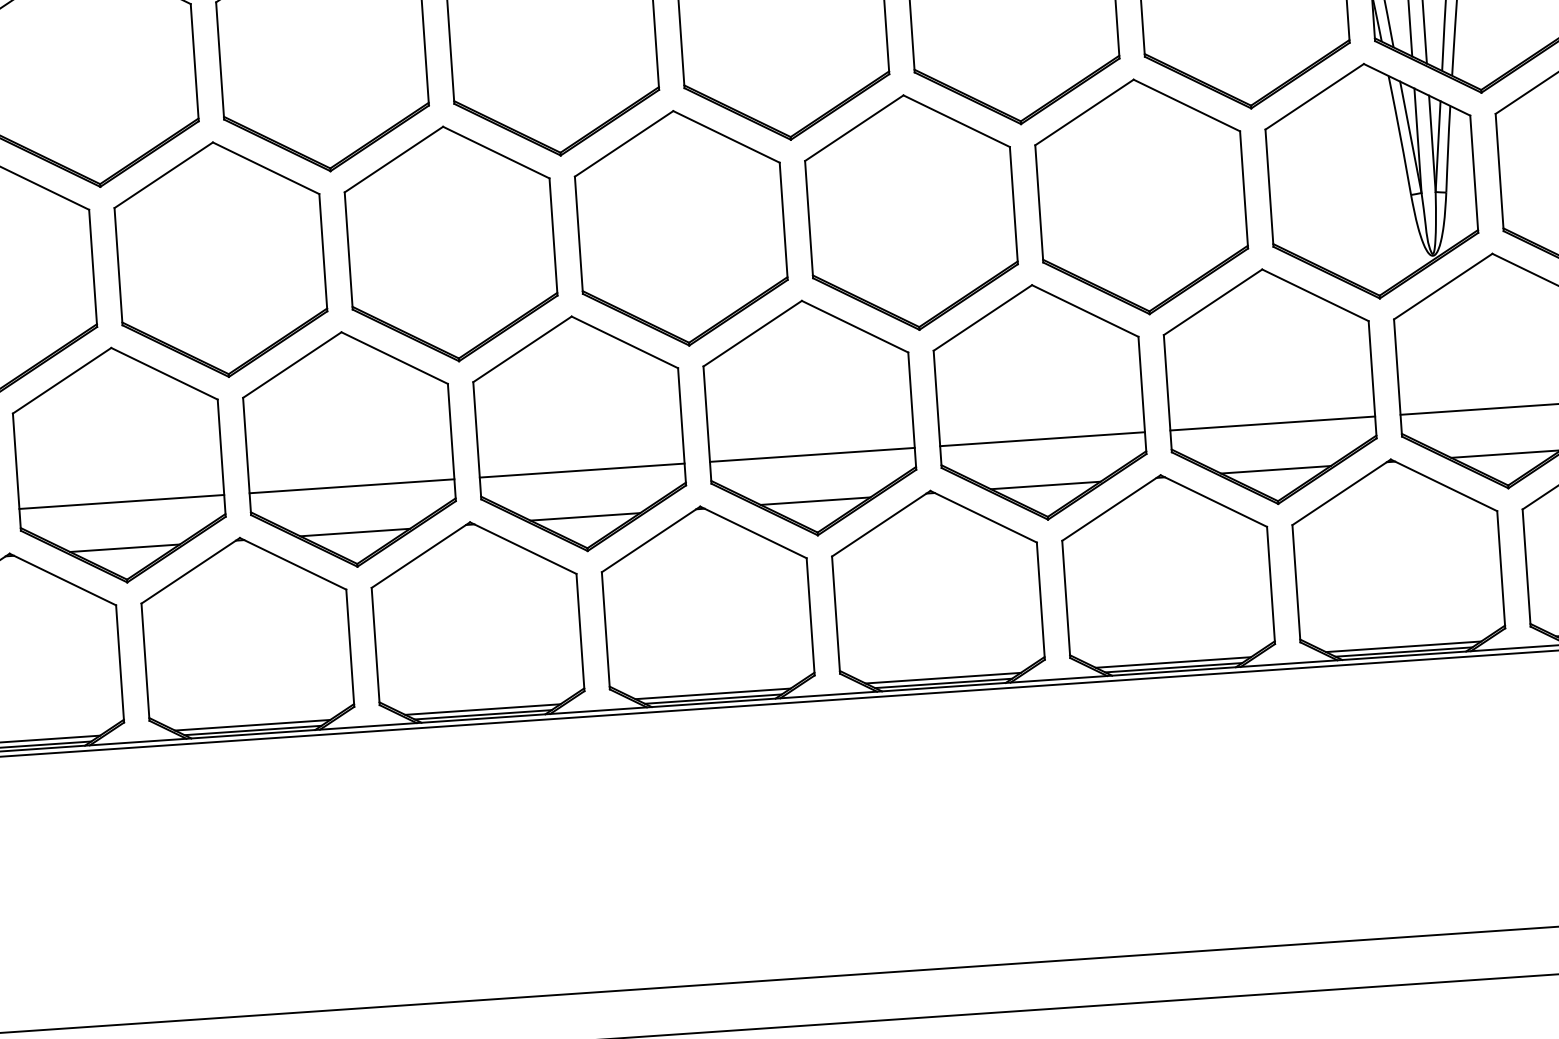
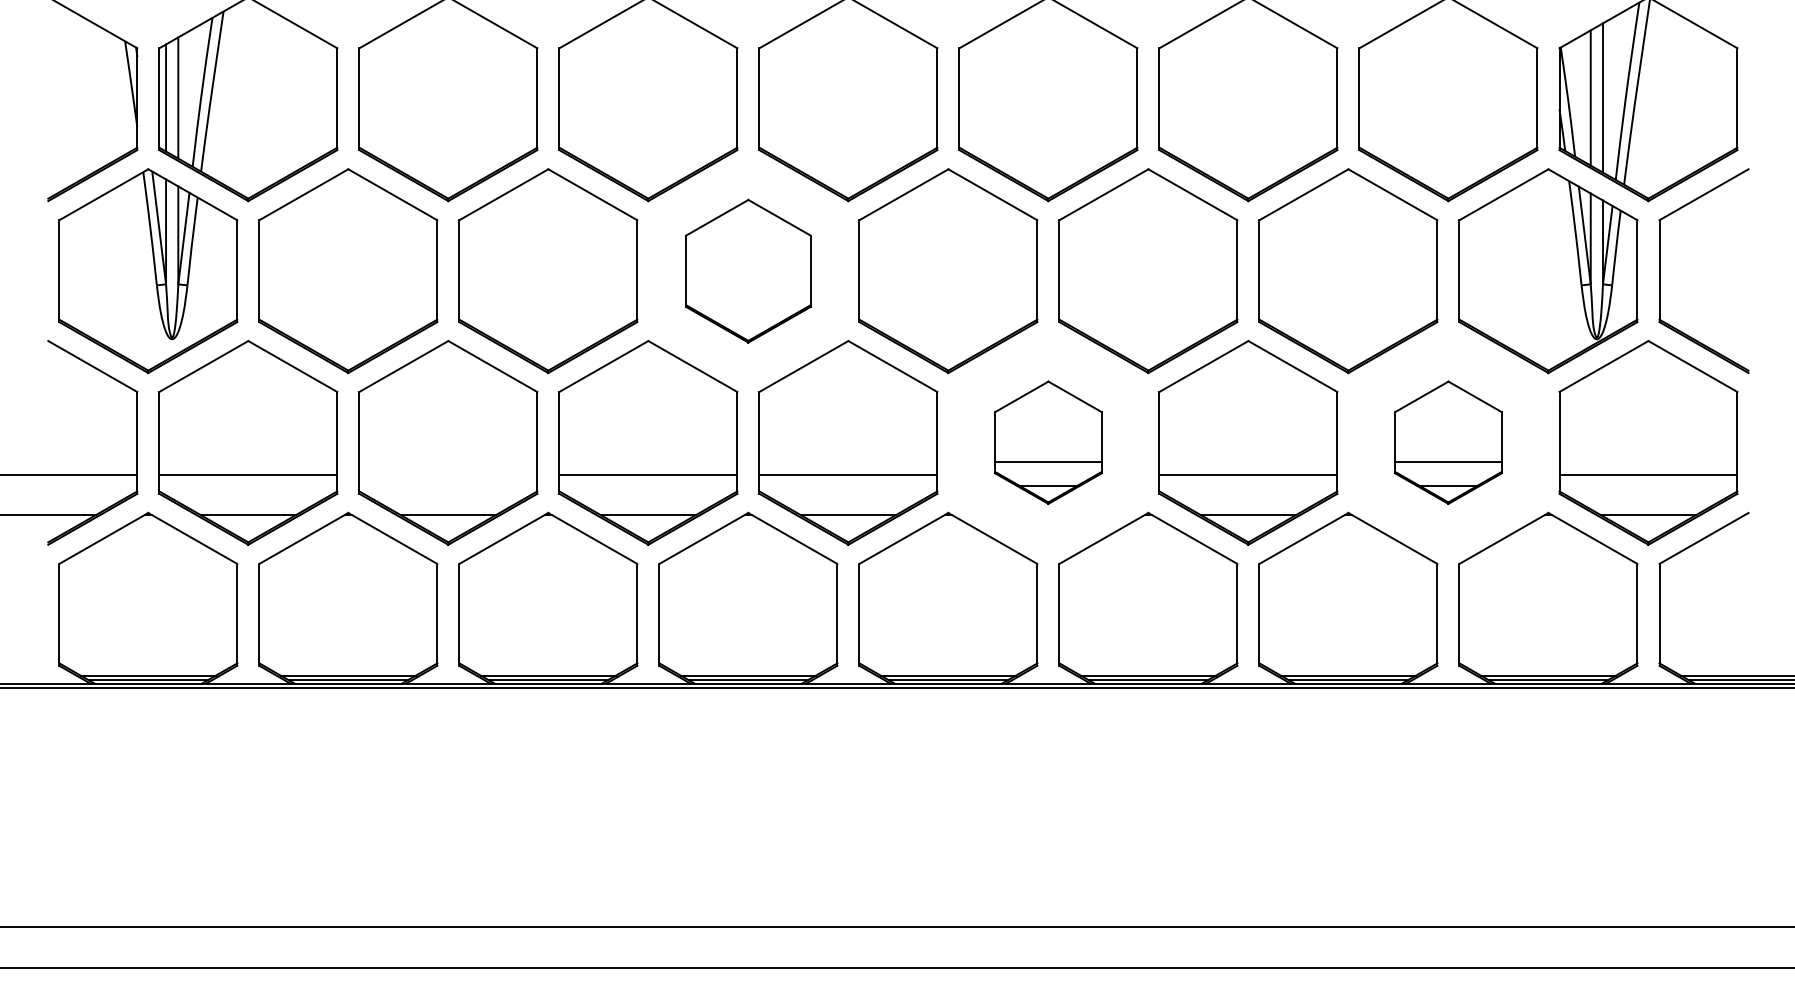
part: (451, 244) -> (748, 271), size x0.7
part: (1270, 386) -> (1448, 442), size x0.6
part: (809, 417) -> (1048, 442), size x0.6
line: (121, 501) -> (448, 474), removed

